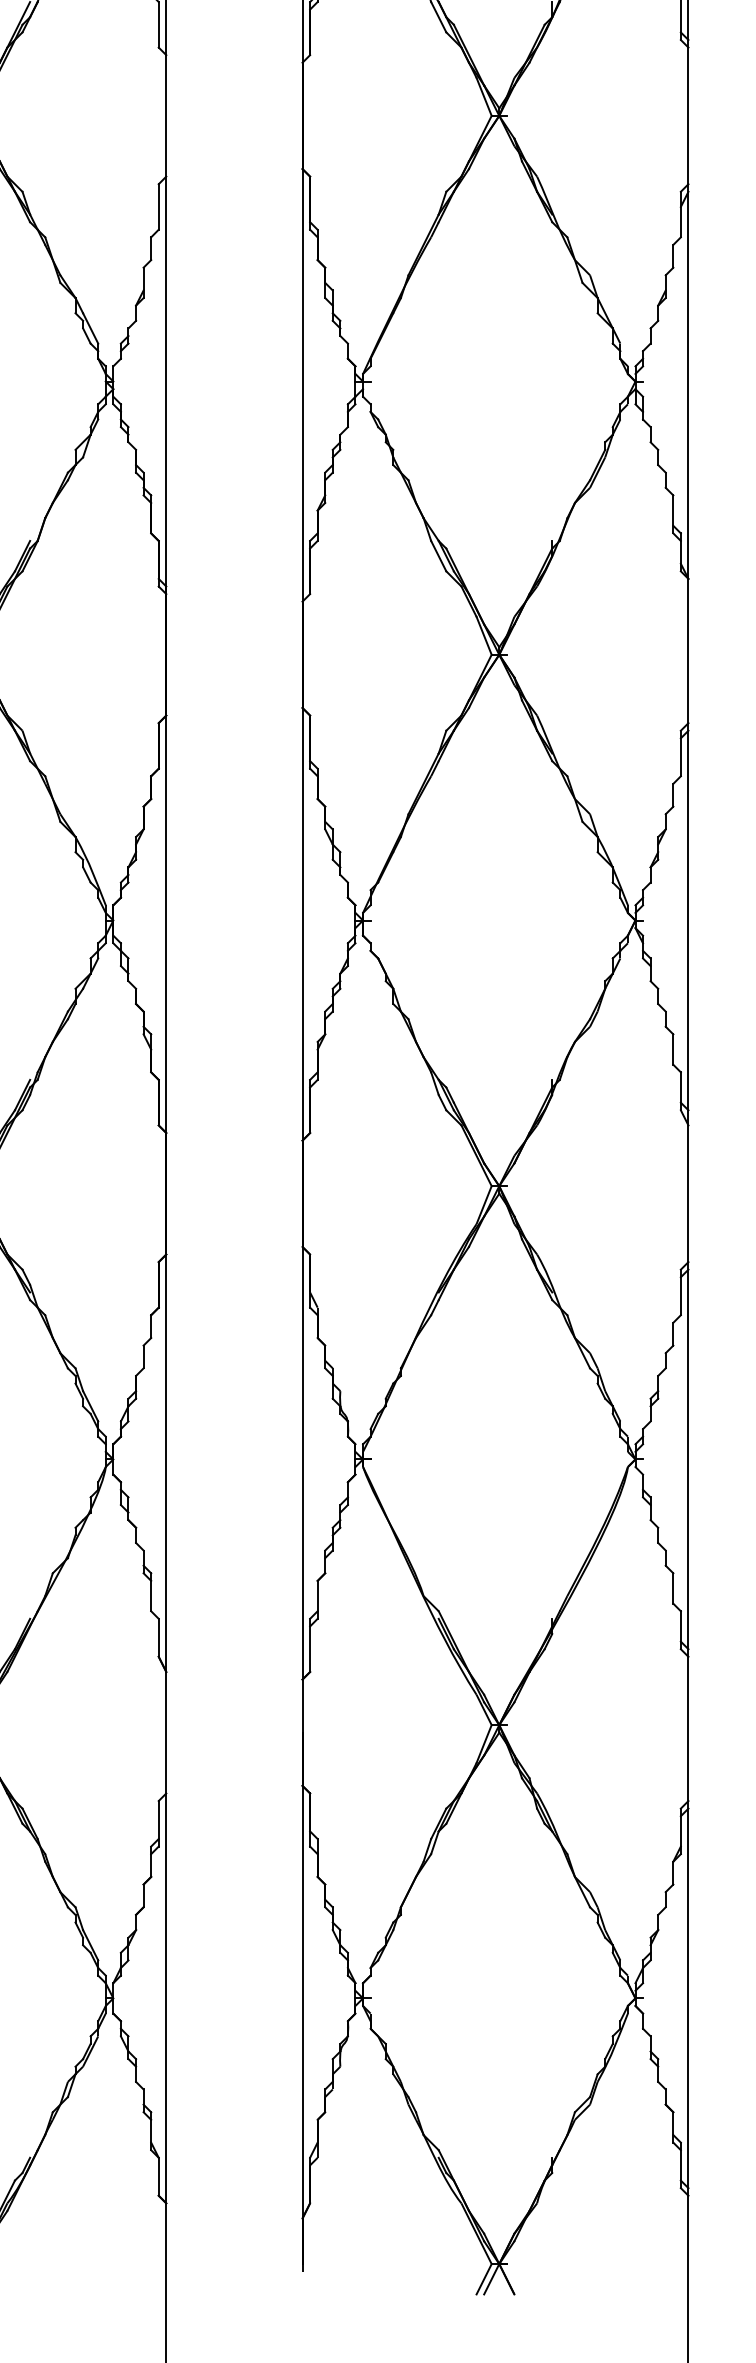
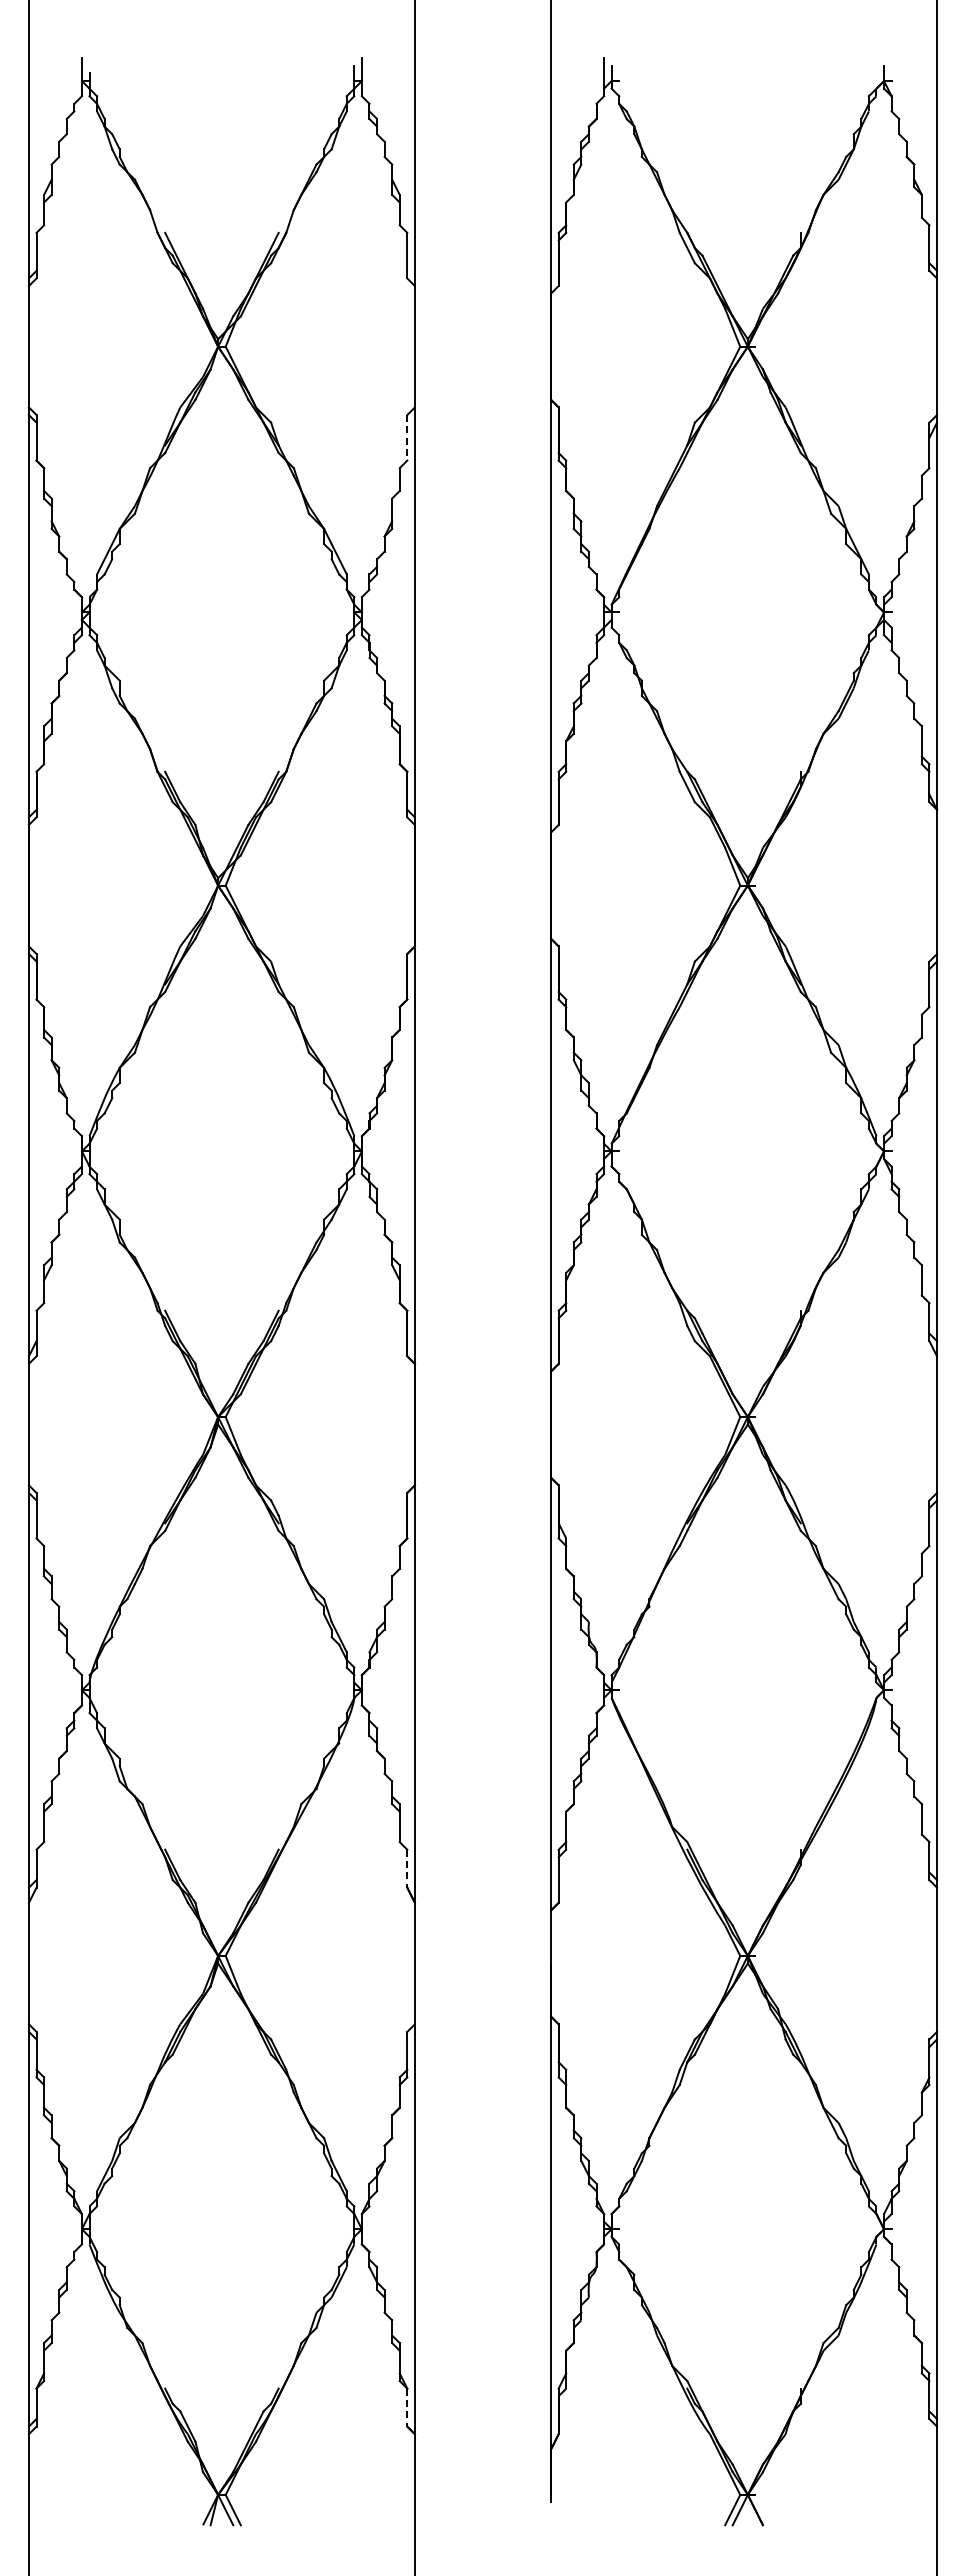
line: (158, 206) -> (407, 437), solid -> dashed
line: (158, 1637) -> (407, 1868), solid -> dashed
line: (158, 2176) -> (407, 2407), solid -> dashed

